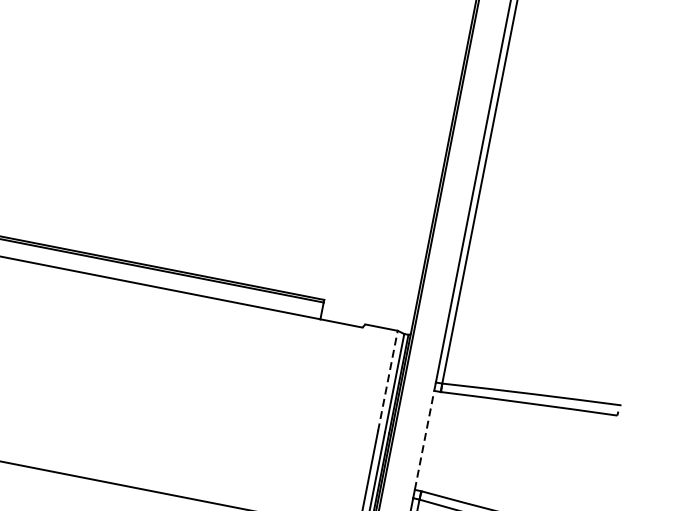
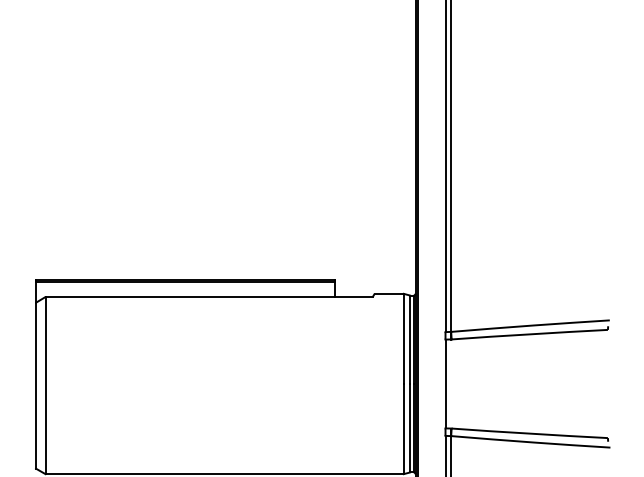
line: (387, 380) -> (403, 338), dashed -> solid
line: (424, 439) -> (445, 383), dashed -> solid

